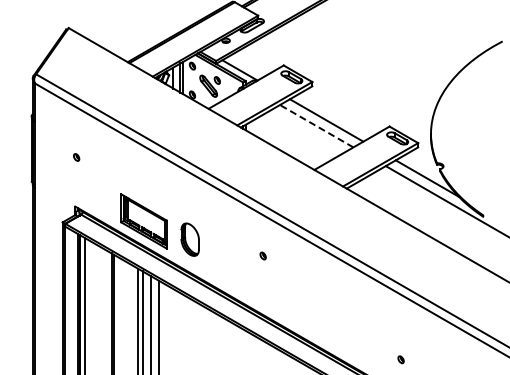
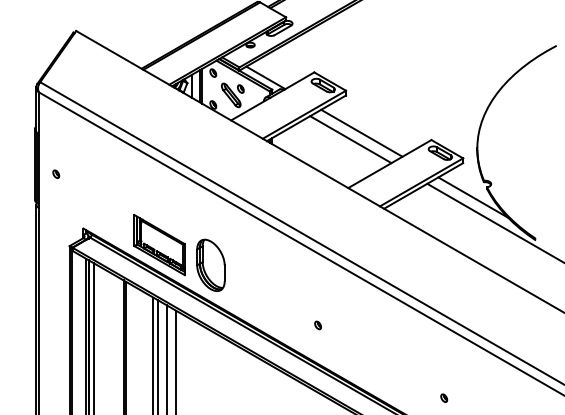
line: (316, 125) -> (350, 138), dashed -> solid
part: (76, 157) -> (56, 174), moved
part: (189, 239) -> (209, 265), size x1.43
part: (262, 255) -> (317, 324), moved

